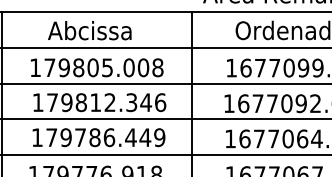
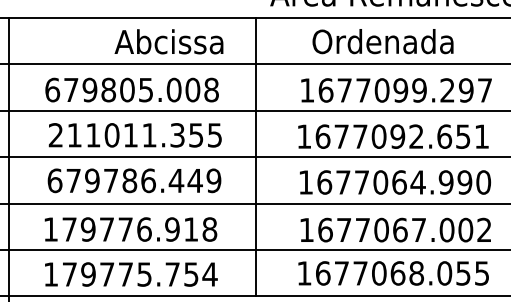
text: (89, 30) -> (168, 41), moved
text: (35, 67) -> (52, 89), 179805.008 -> 679805.008
text: (99, 102) -> (135, 135), 179812.346 -> 211011.355
text: (37, 137) -> (54, 180), 179786.449 -> 679786.449

